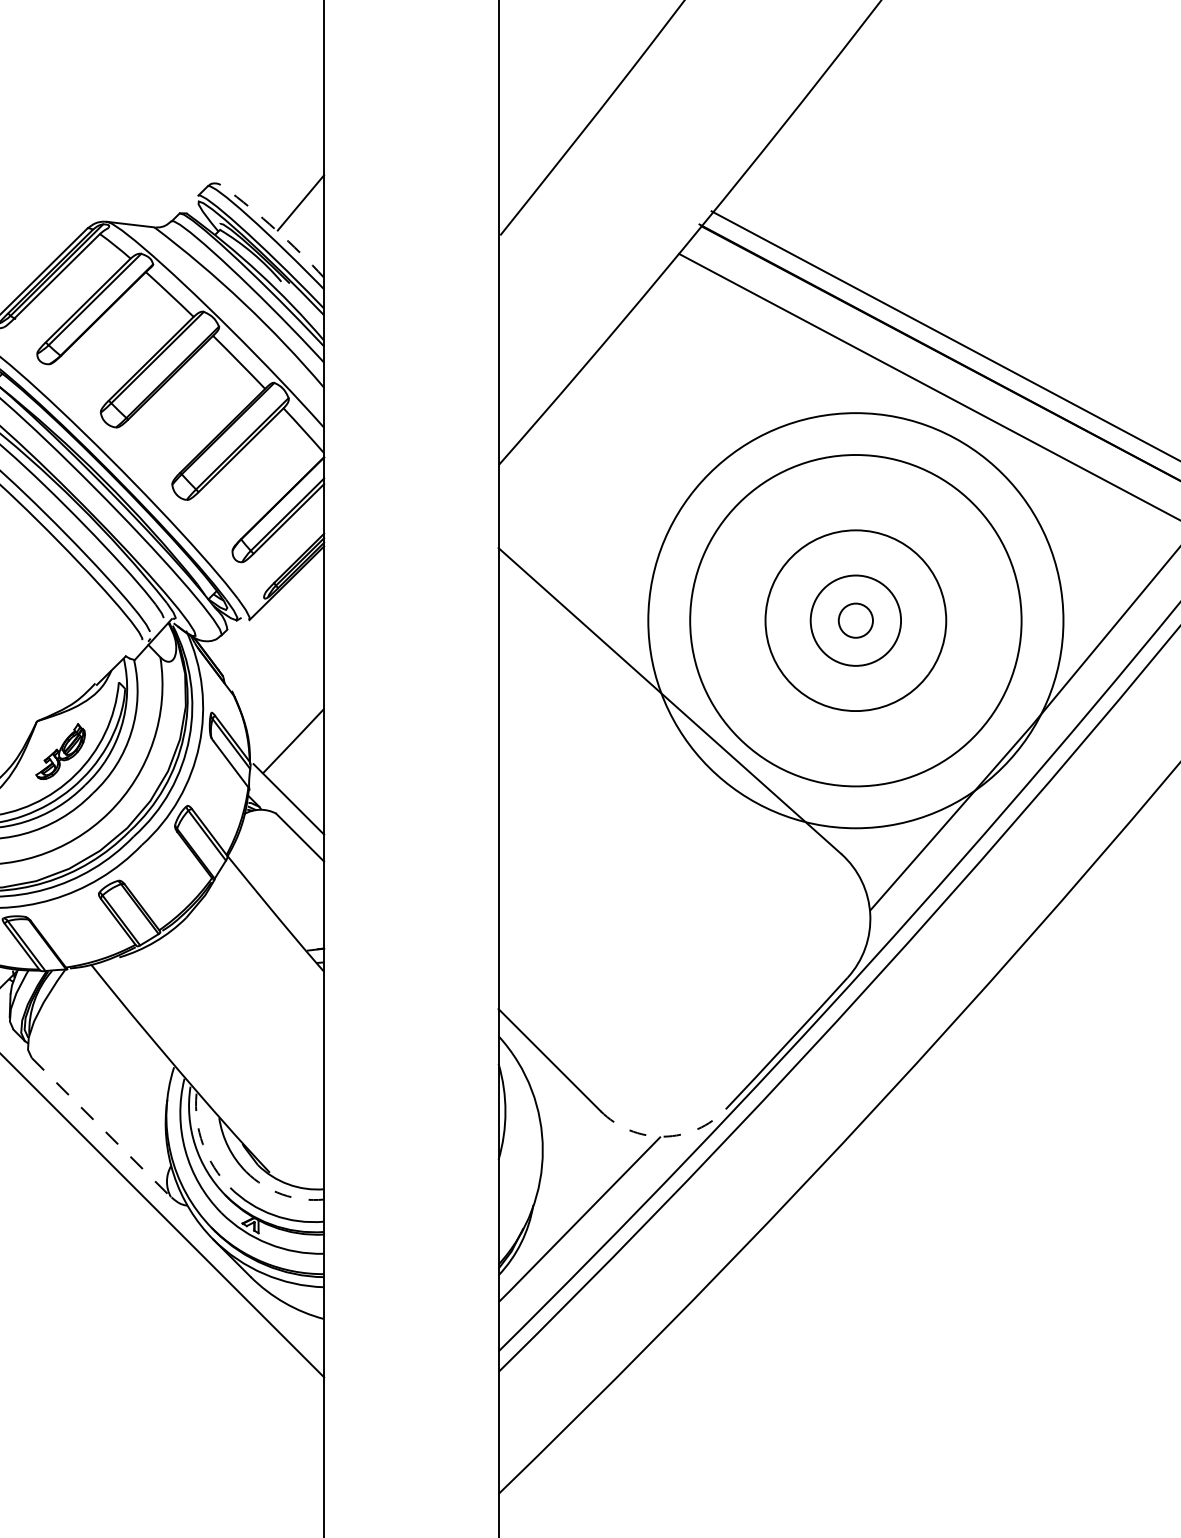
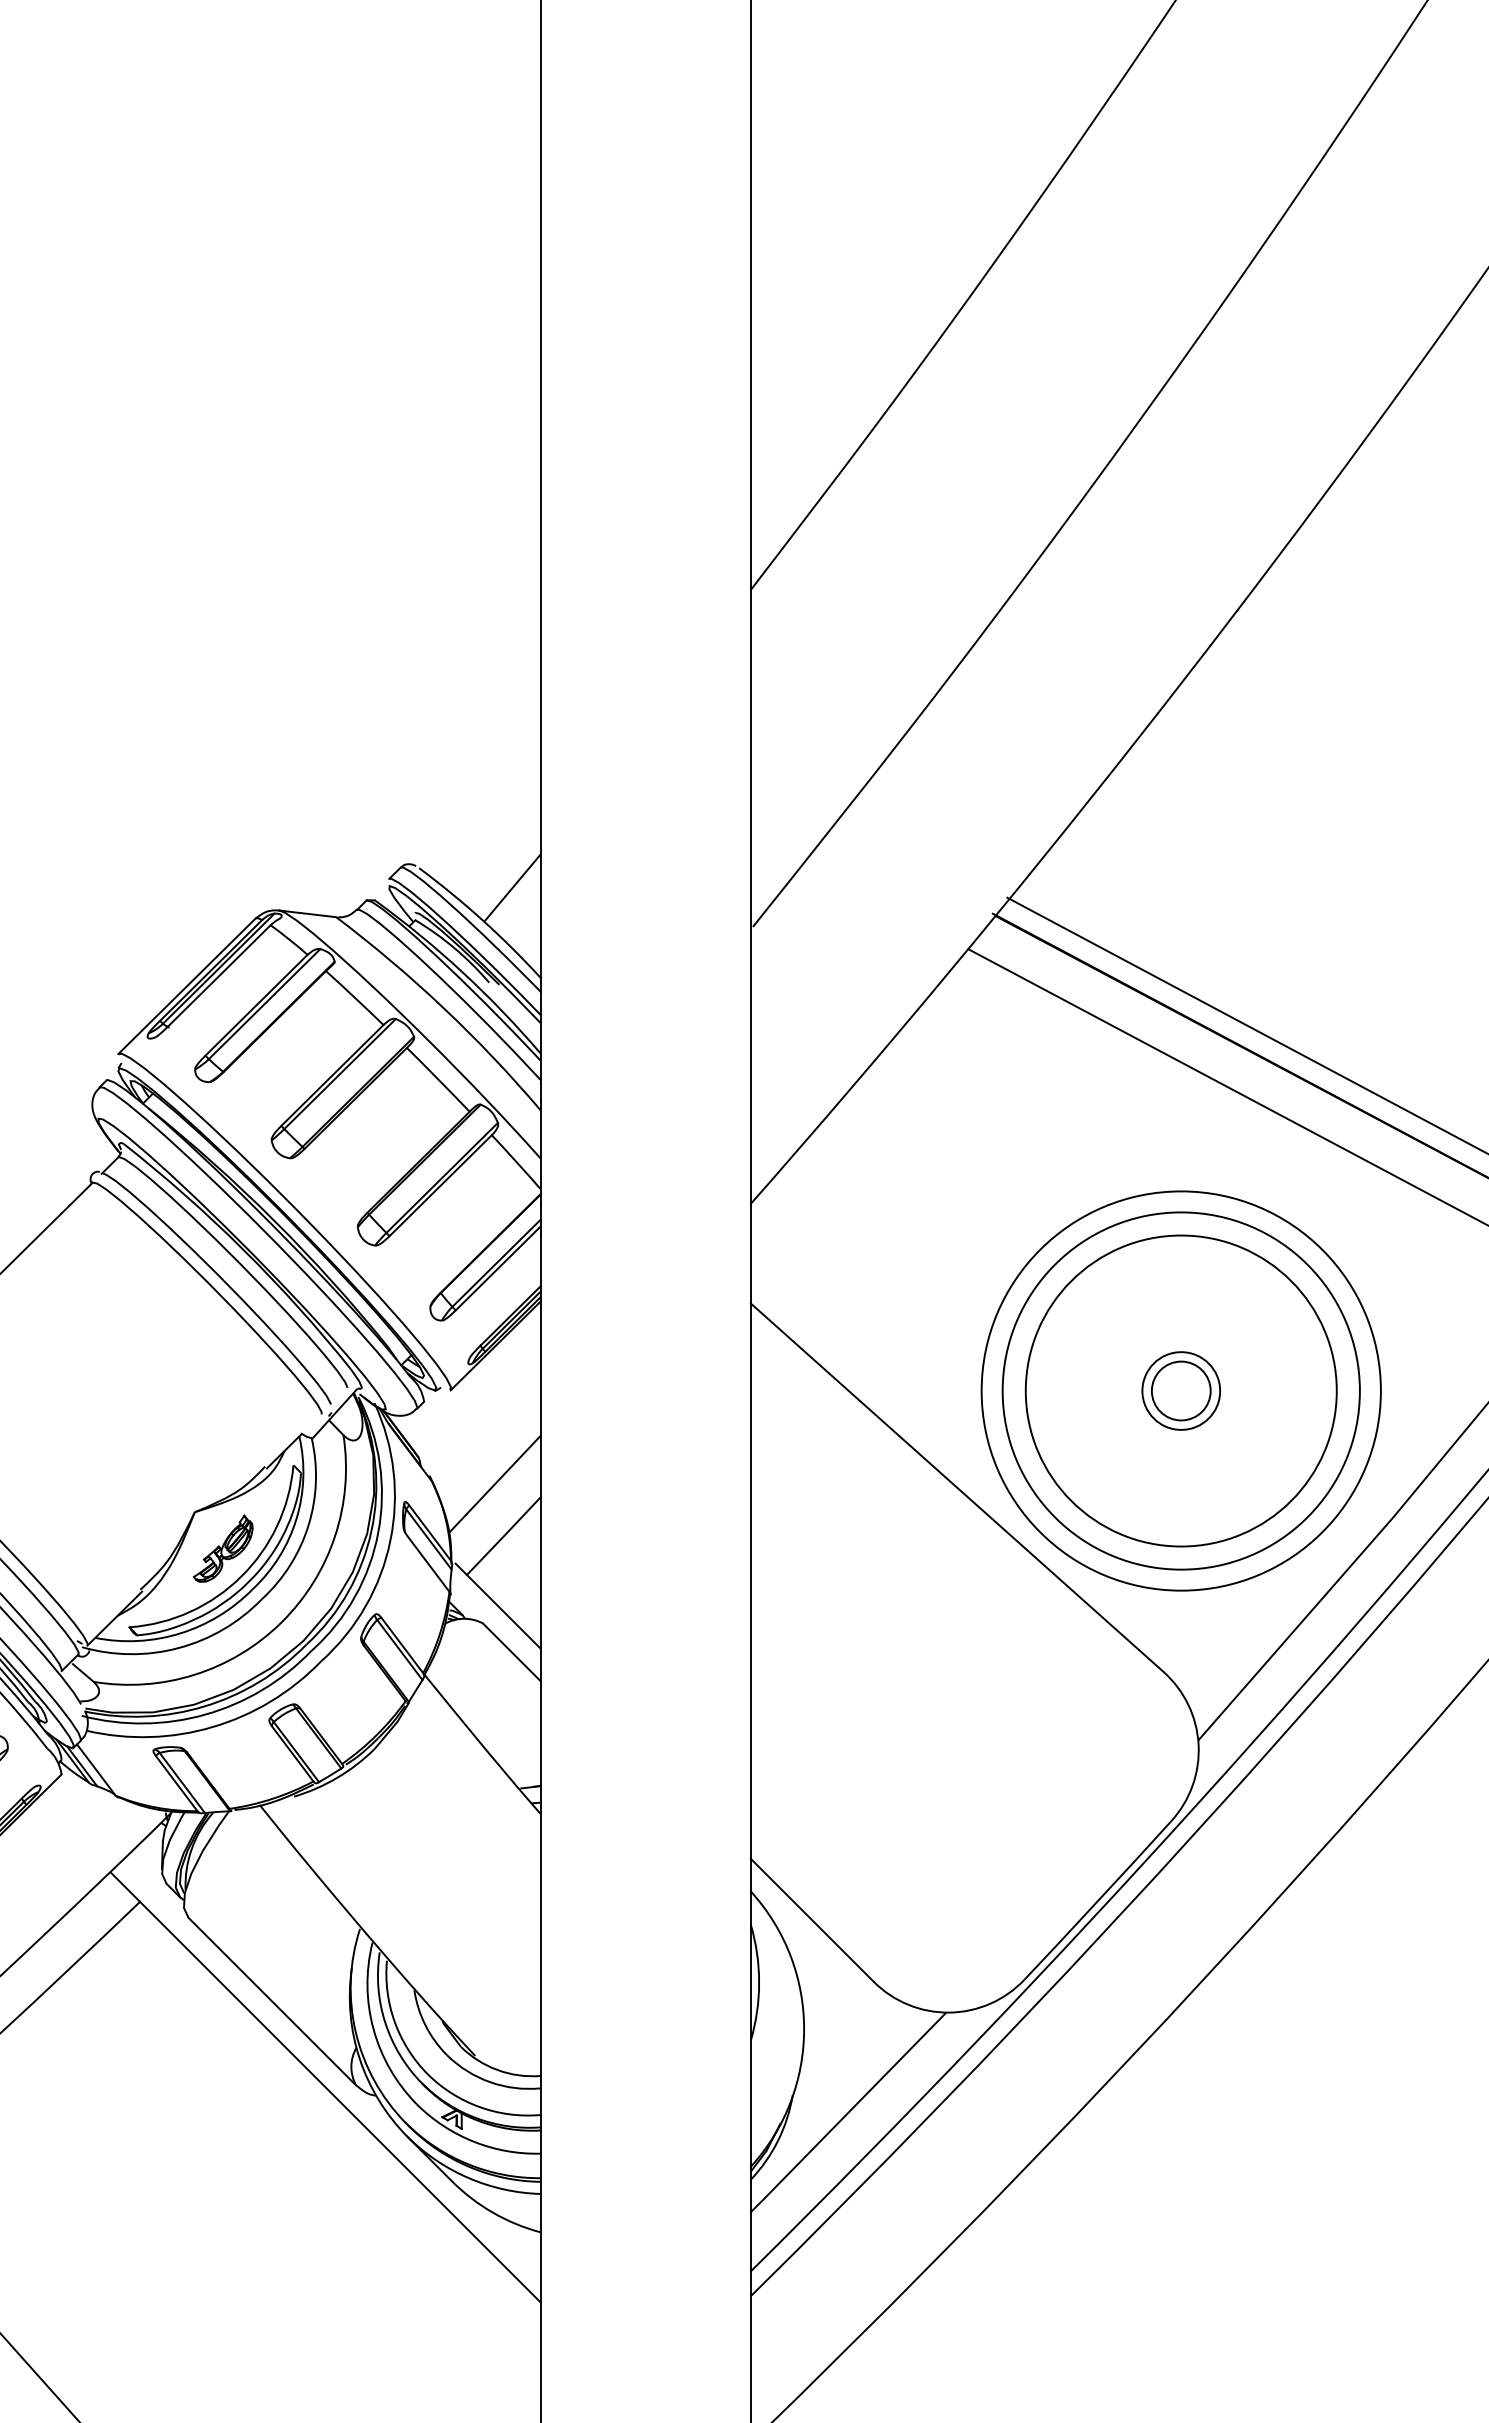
arc: (275, 230) -> (482, 920), dashed -> solid
circle: (855, 620) -> (1180, 1390), size x0.71
circle: (855, 620) -> (1180, 1390), size x1.43
circle: (855, 620) -> (1180, 1390), size x1.43
circle: (856, 620) -> (1181, 1390), size x0.71
line: (285, 697) -> (494, 1483), added
line: (101, 1127) -> (272, 2001), dashed -> solid
arc: (663, 1136) -> (949, 2012), dashed -> solid
arc: (202, 1144) -> (394, 2022), dashed -> solid
arc: (282, 1194) -> (490, 2082), dashed -> solid

